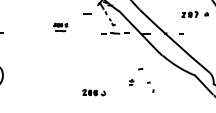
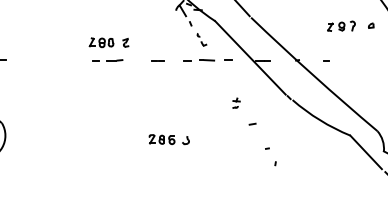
part: (87, 13) -> (157, 60), moved
part: (60, 27) -> (108, 49), size x1.67
part: (131, 82) -> (236, 103), moved
part: (94, 92) -> (169, 139), moved

